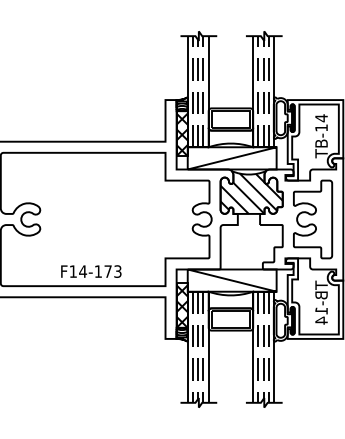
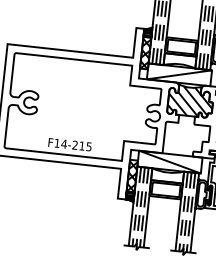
text: (107, 271) -> (81, 145), F14-173 -> F14-215

